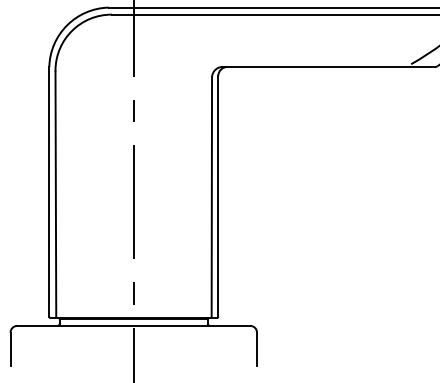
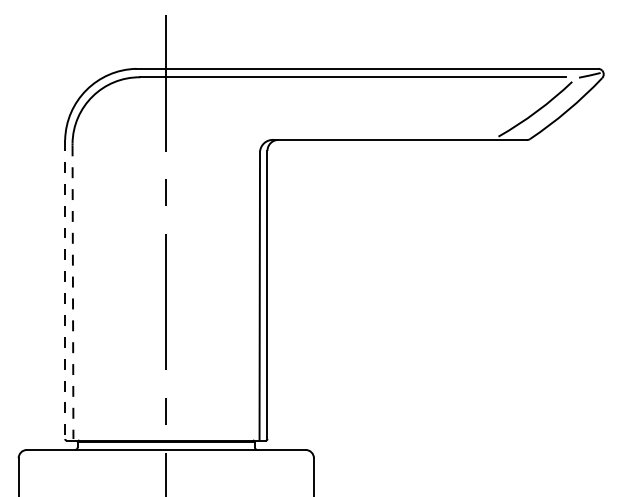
line: (49, 191) -> (65, 289), solid -> dashed
line: (55, 194) -> (72, 292), solid -> dashed

